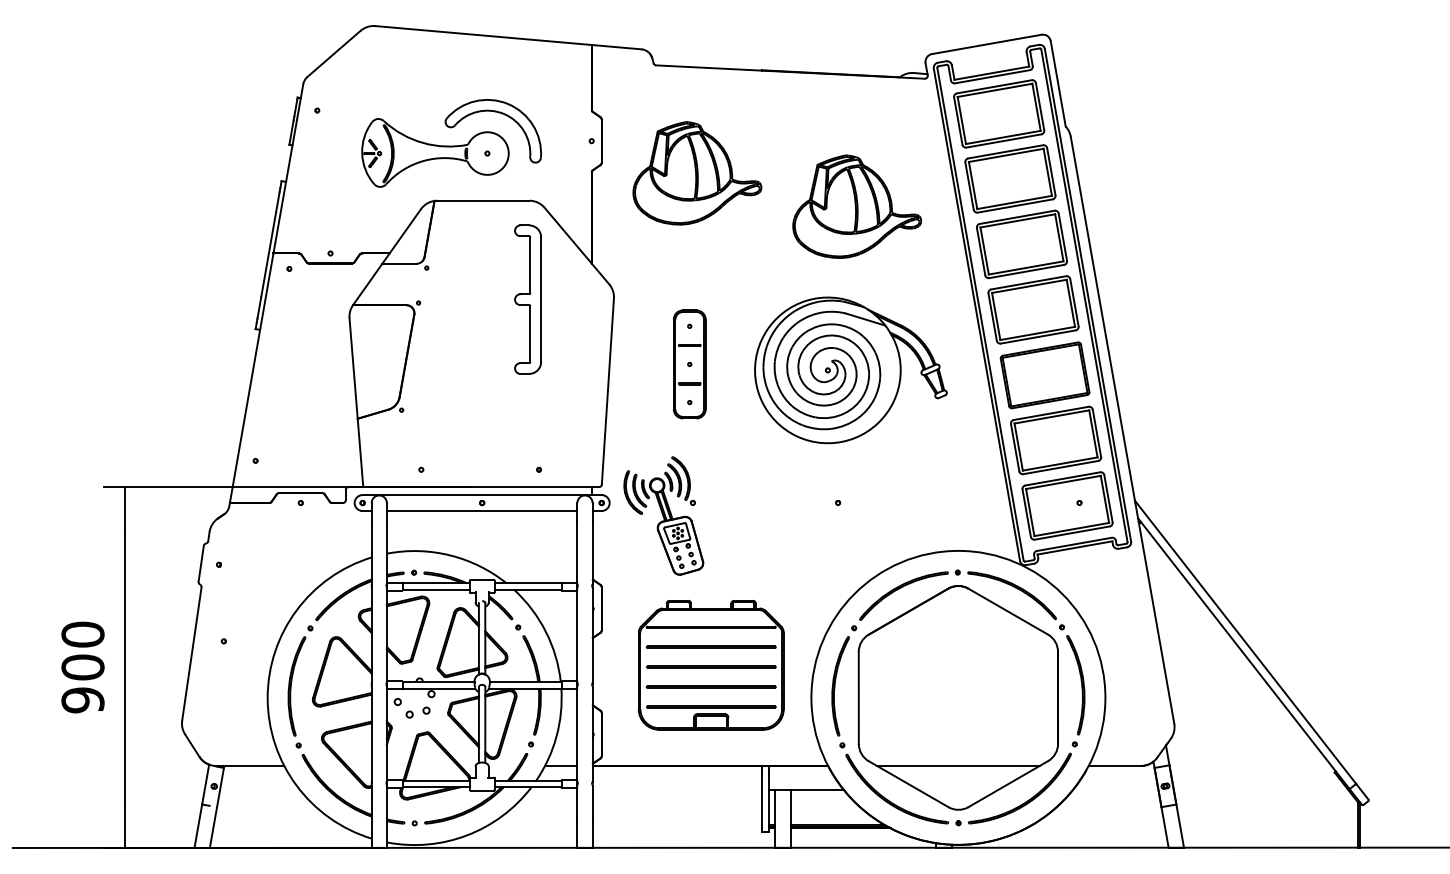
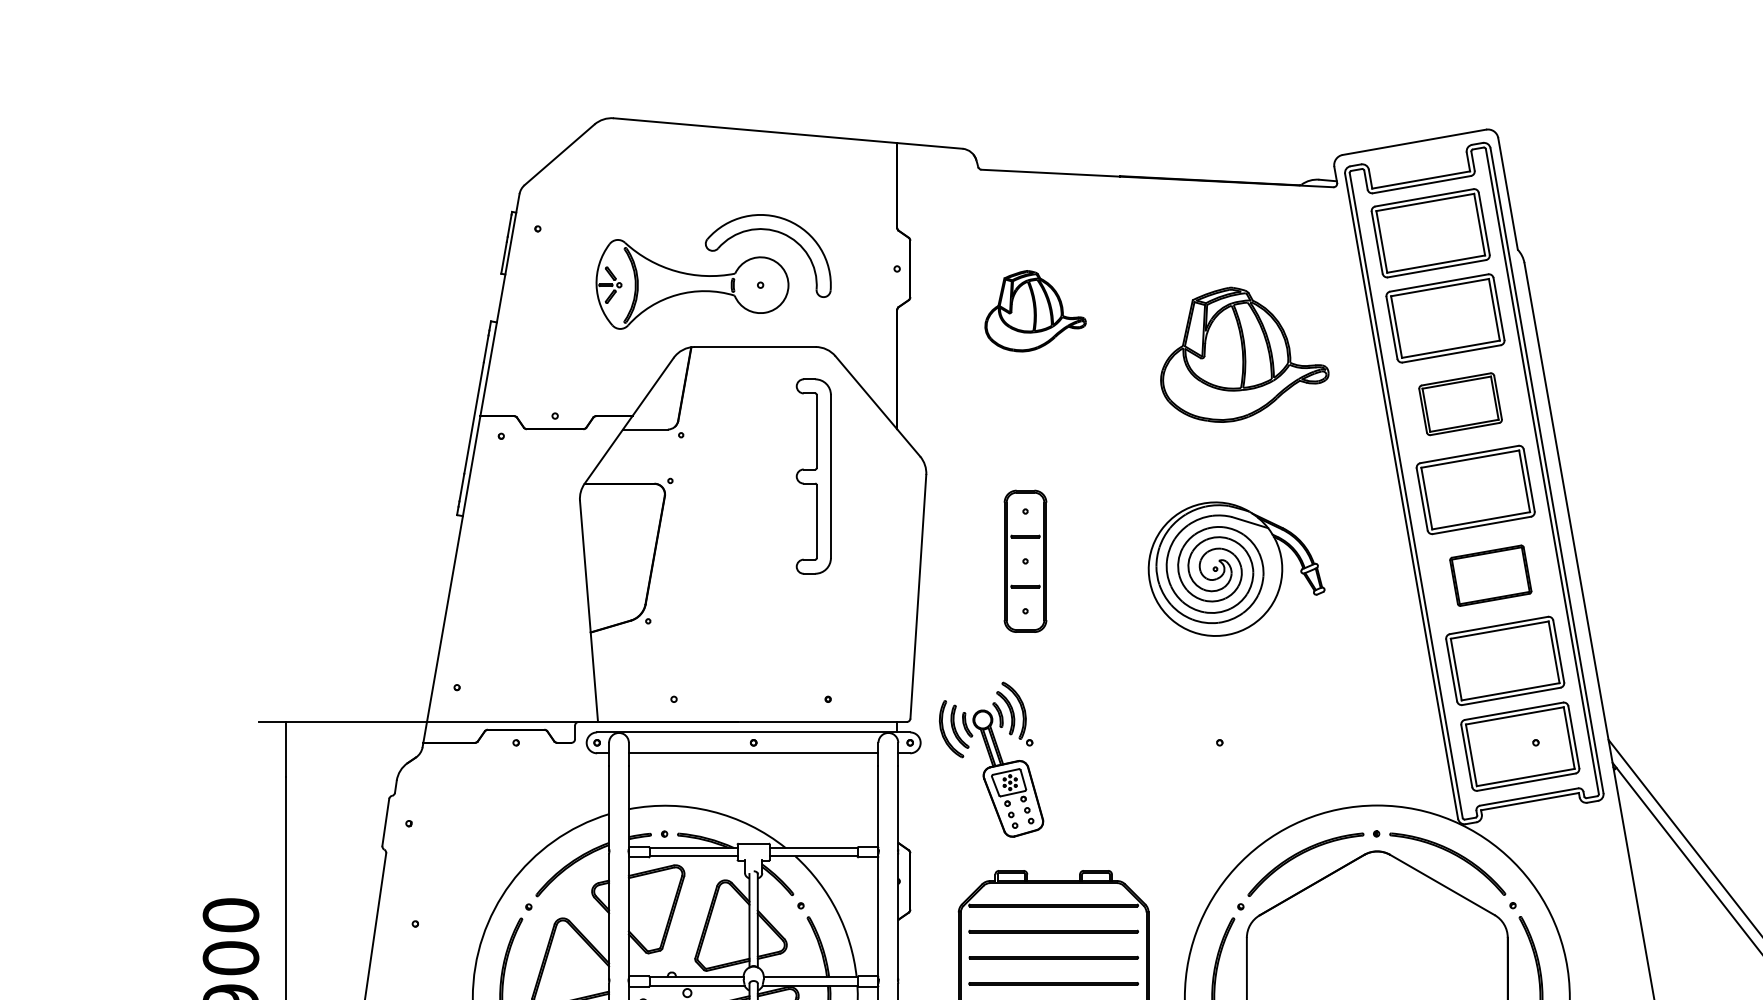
part: (697, 173) -> (1035, 311), size x0.6
part: (1021, 244) -> (1459, 404), size x0.7
part: (850, 370) -> (1236, 569), size x0.7
part: (1044, 375) -> (1490, 575), size x0.7

